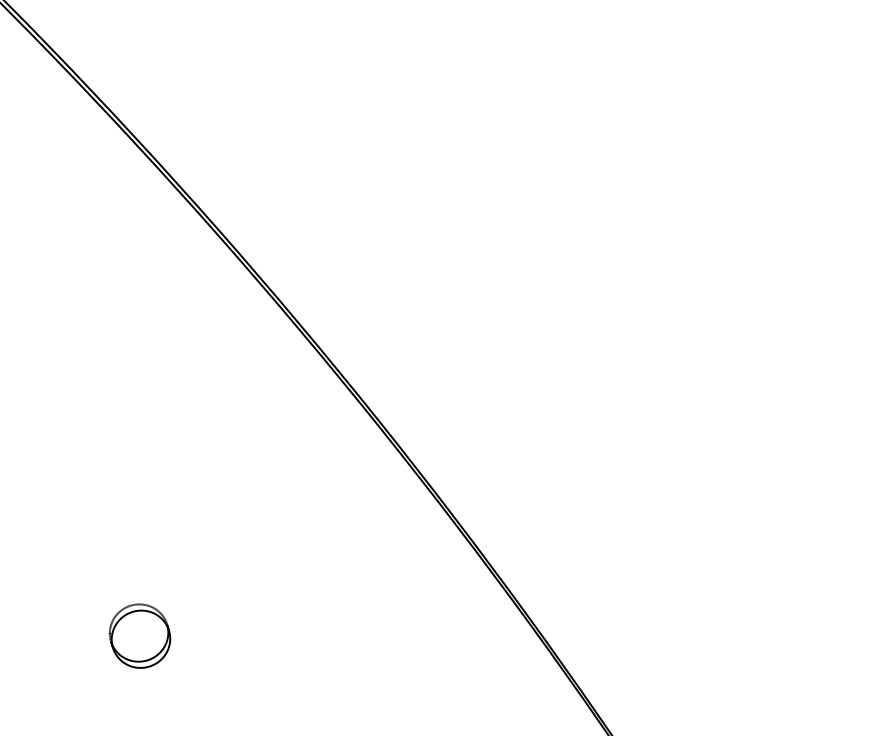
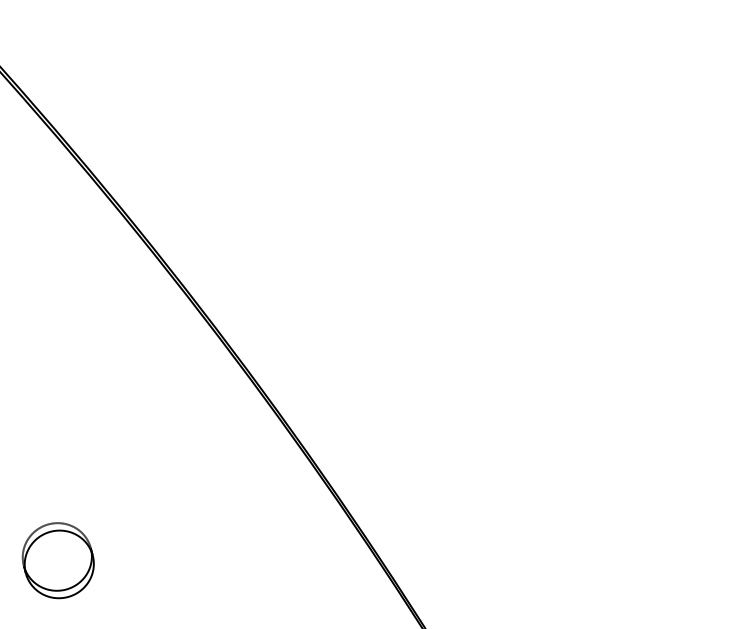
part: (139, 635) -> (57, 560), size x1.43

